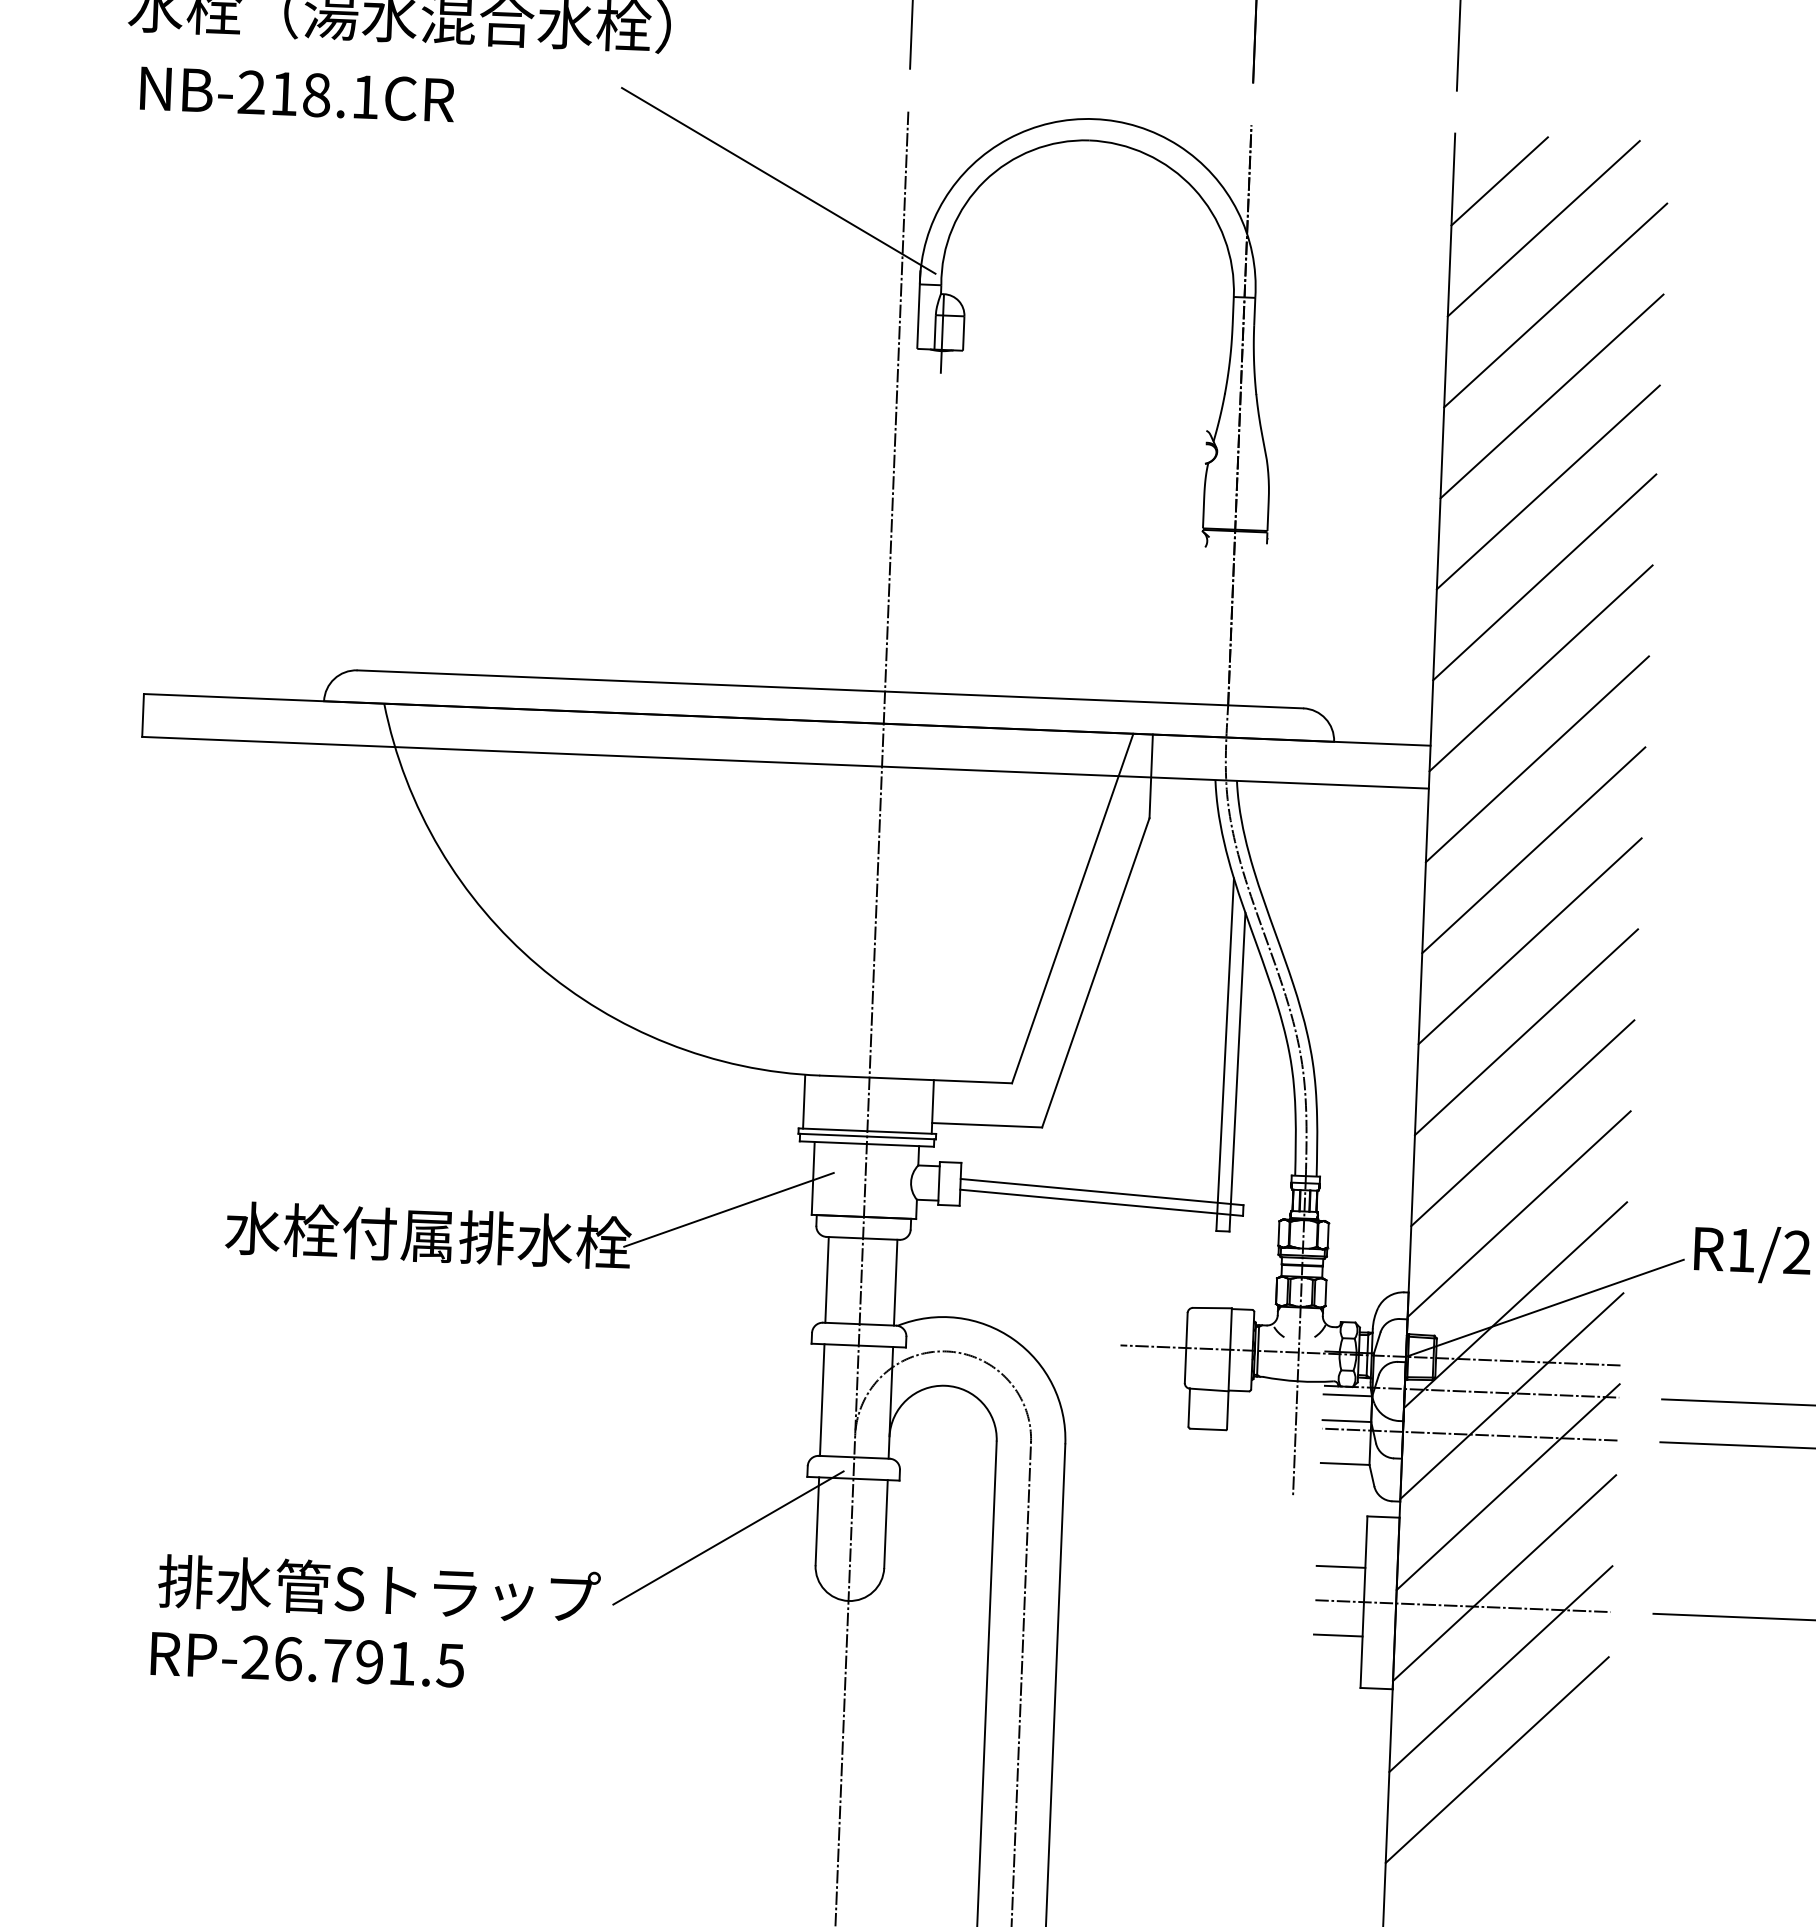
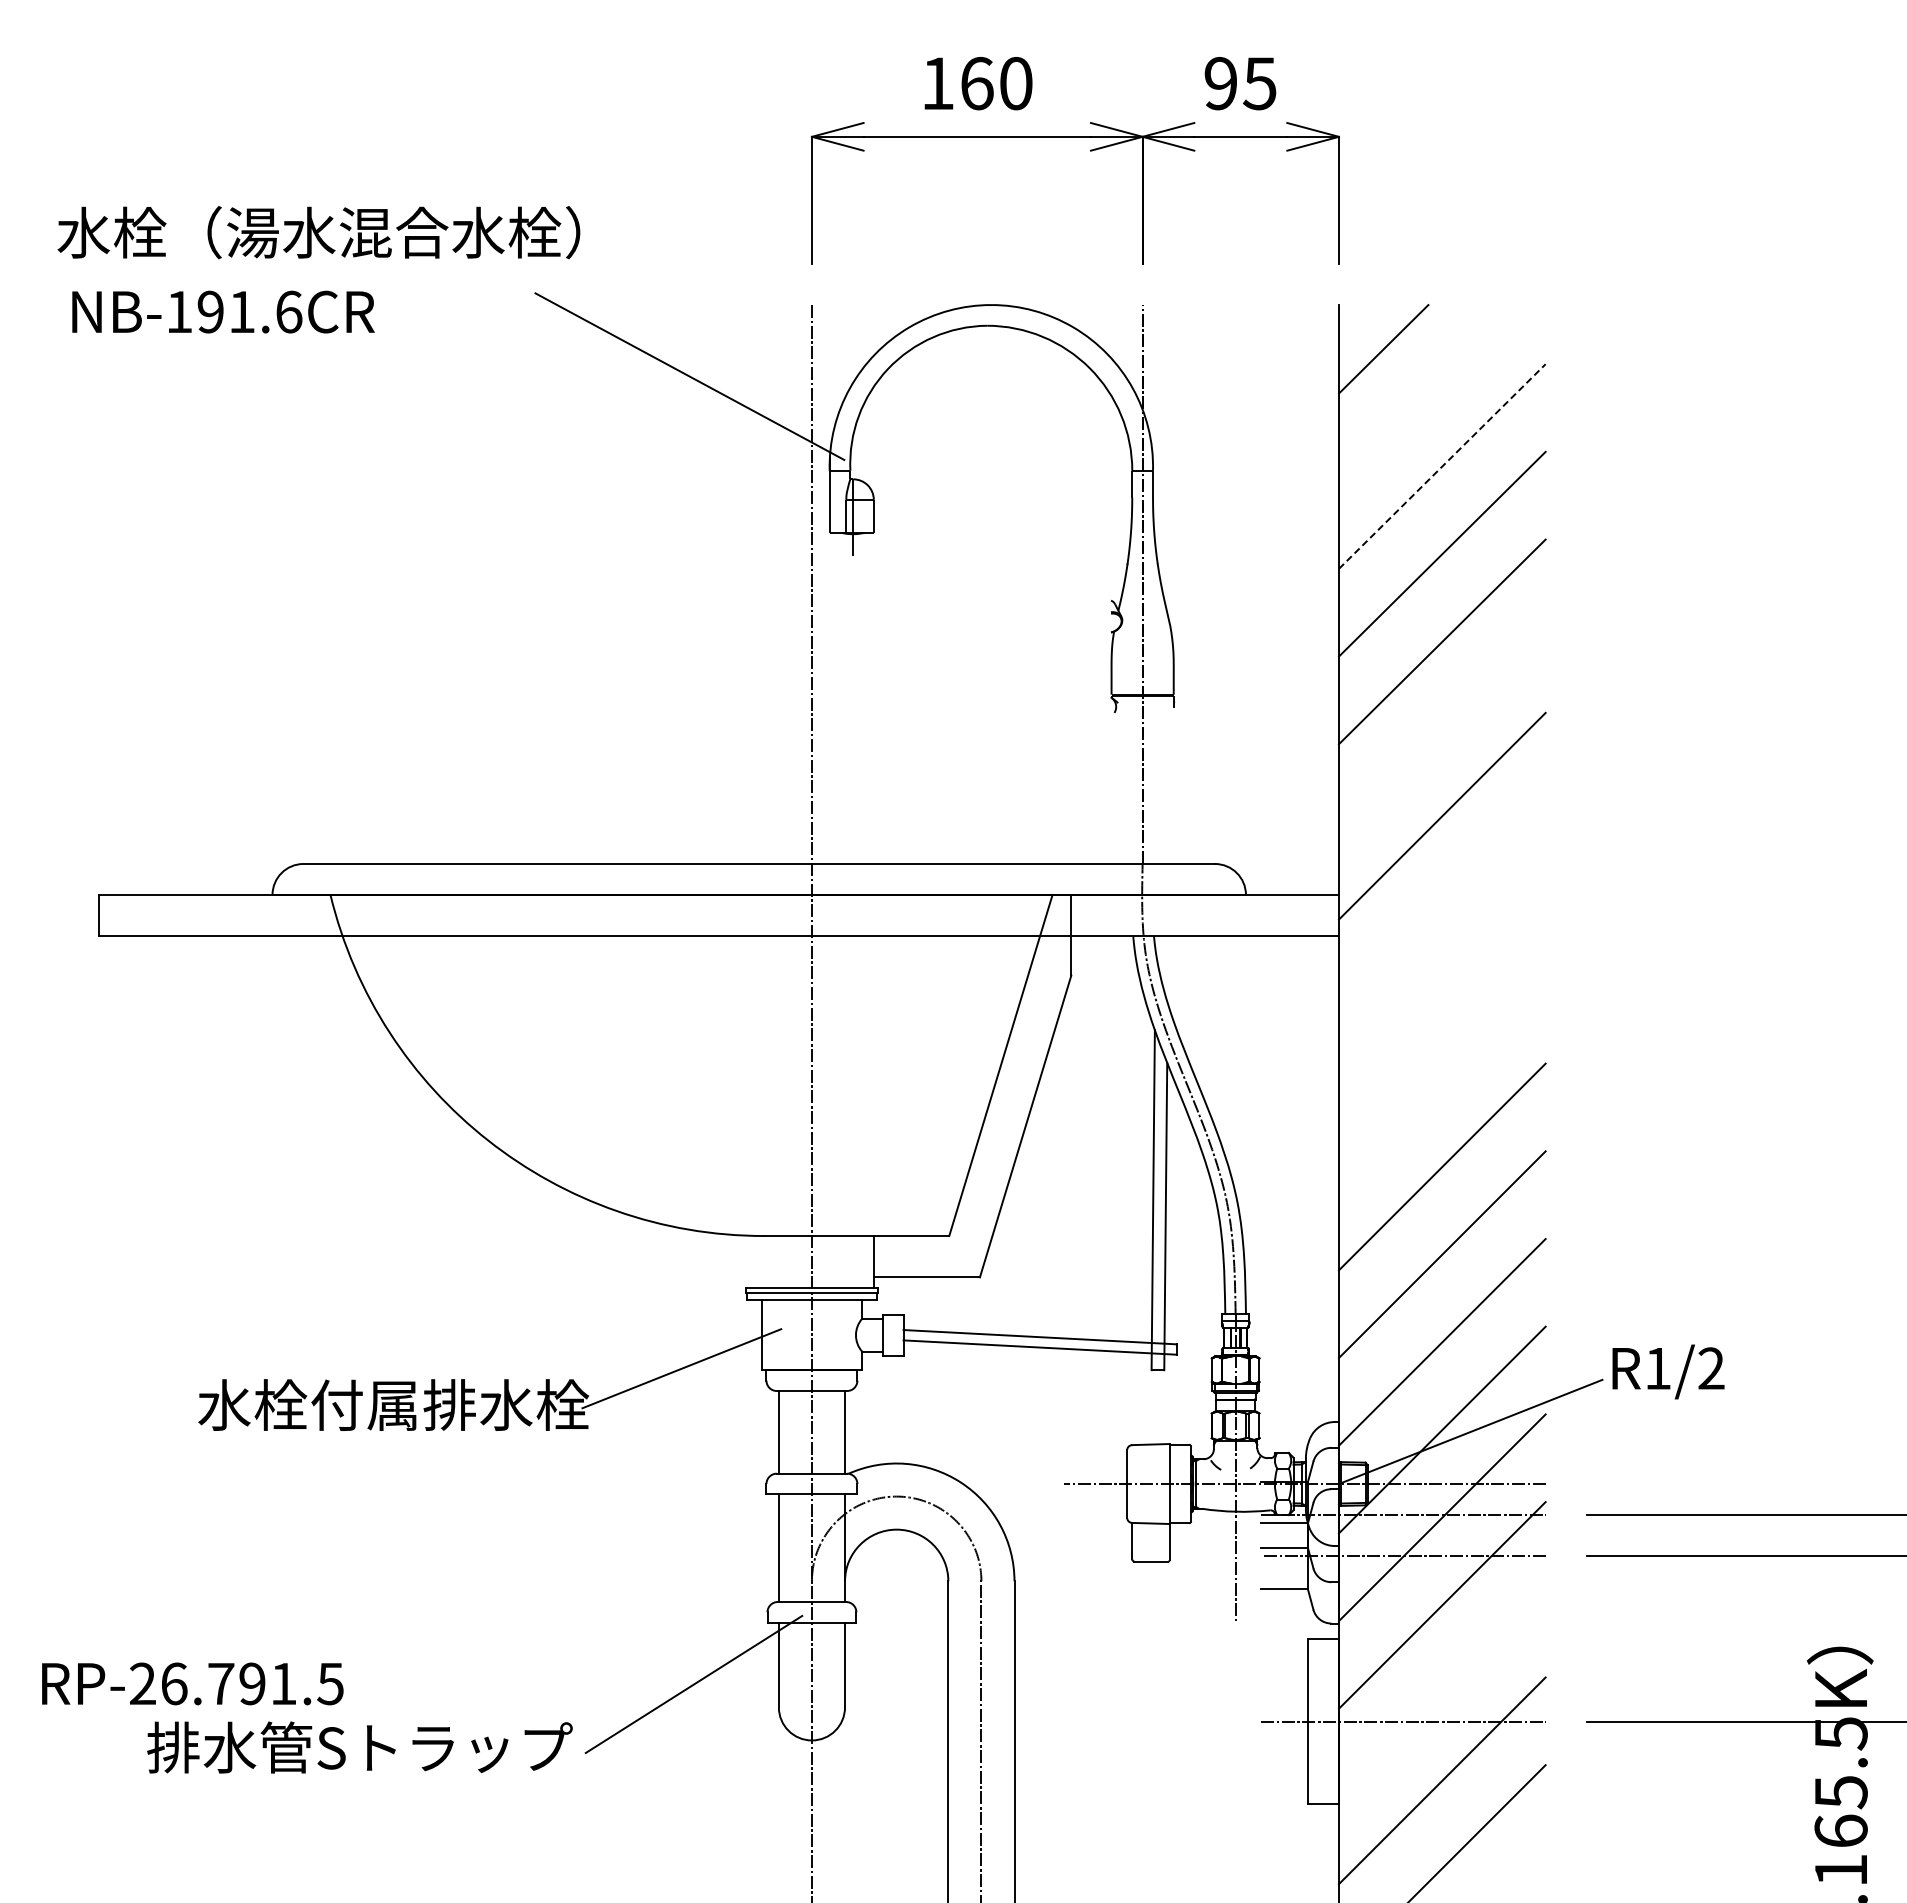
text: (308, 94) -> (234, 311), NB-218.1CR -> NB-191.6CR
line: (1543, 229) -> (1427, 393), removed
line: (1555, 305) -> (1442, 466), solid -> dashed
line: (1543, 577) -> (1441, 728), removed
line: (1536, 758) -> (1441, 903), removed
line: (1532, 850) -> (1441, 991), removed
line: (1529, 940) -> (1441, 1078), removed
line: (803, 1101) -> (749, 1261), removed
line: (1341, 1566) -> (1284, 1688), removed
line: (1503, 1577) -> (1441, 1692), removed
line: (1338, 1635) -> (1284, 1754), removed
text: (307, 1659) -> (192, 1683), moved

